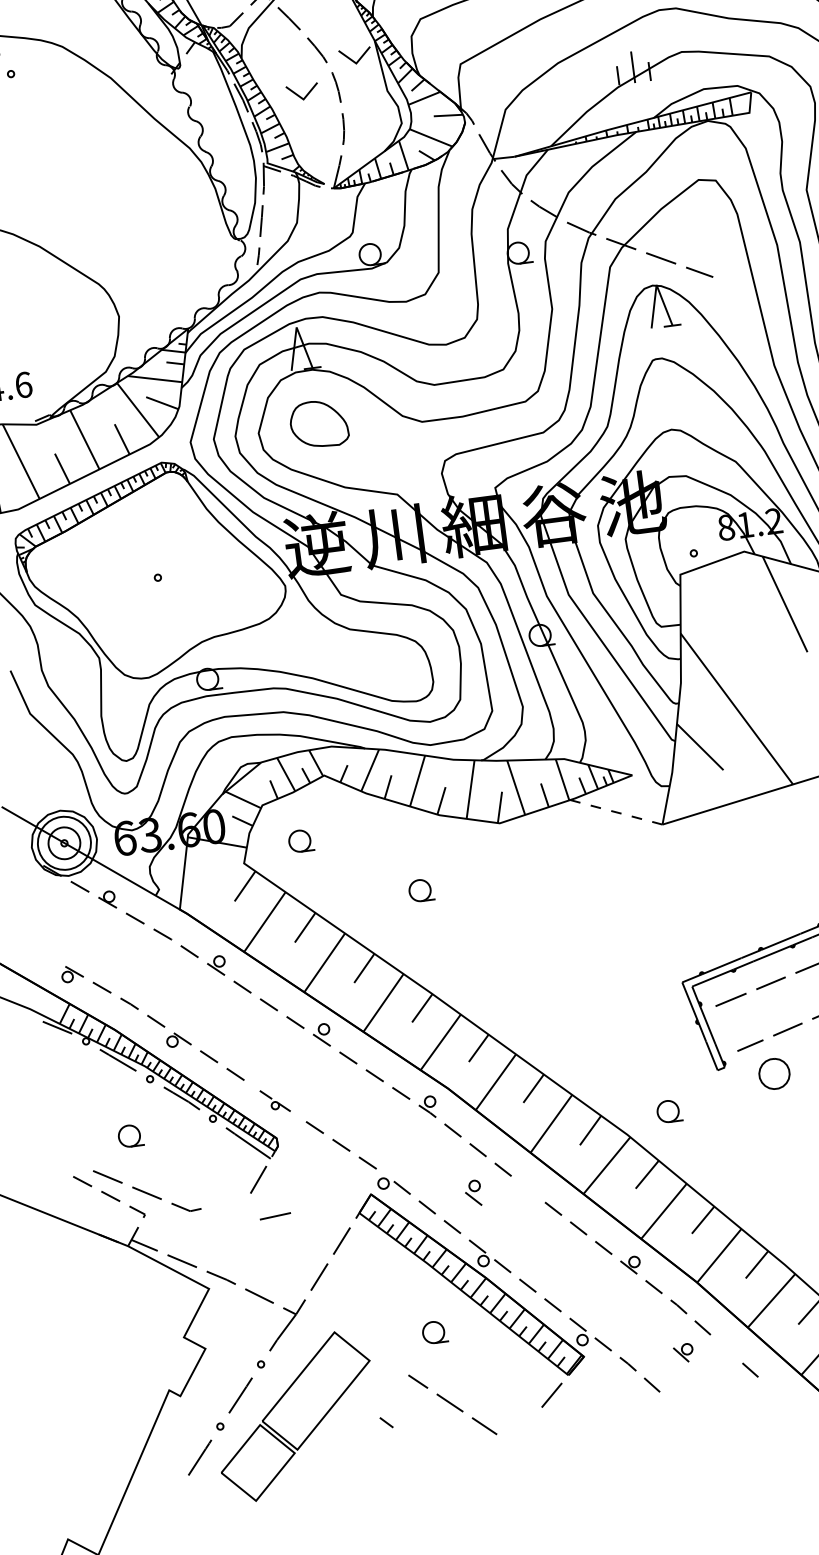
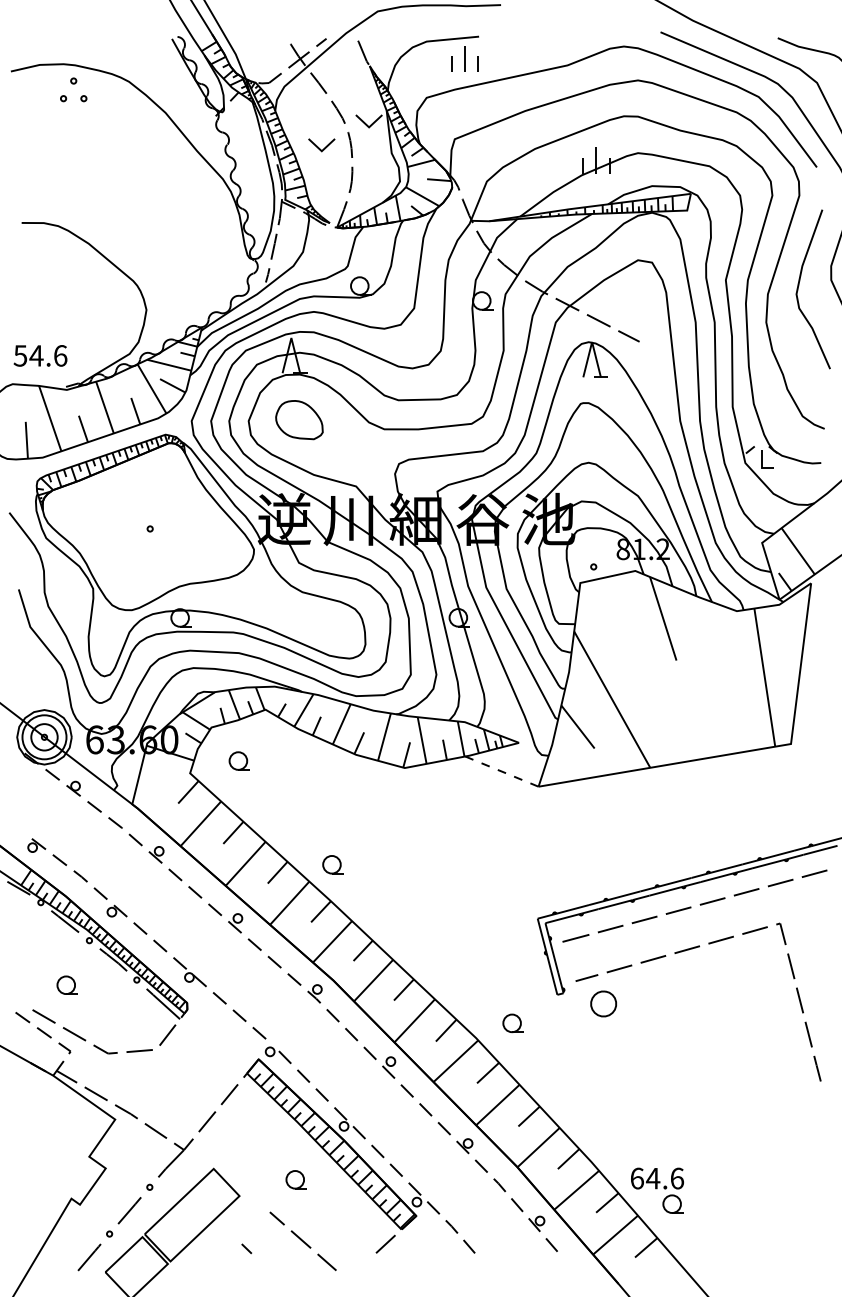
part: (420, 890) -> (332, 864), moved
part: (274, 1101) -> (189, 972), size x1.43
part: (473, 1193) -> (389, 1067), moved
line: (275, 1215) -> (139, 1050), moved
part: (683, 1352) -> (536, 1223), moved

